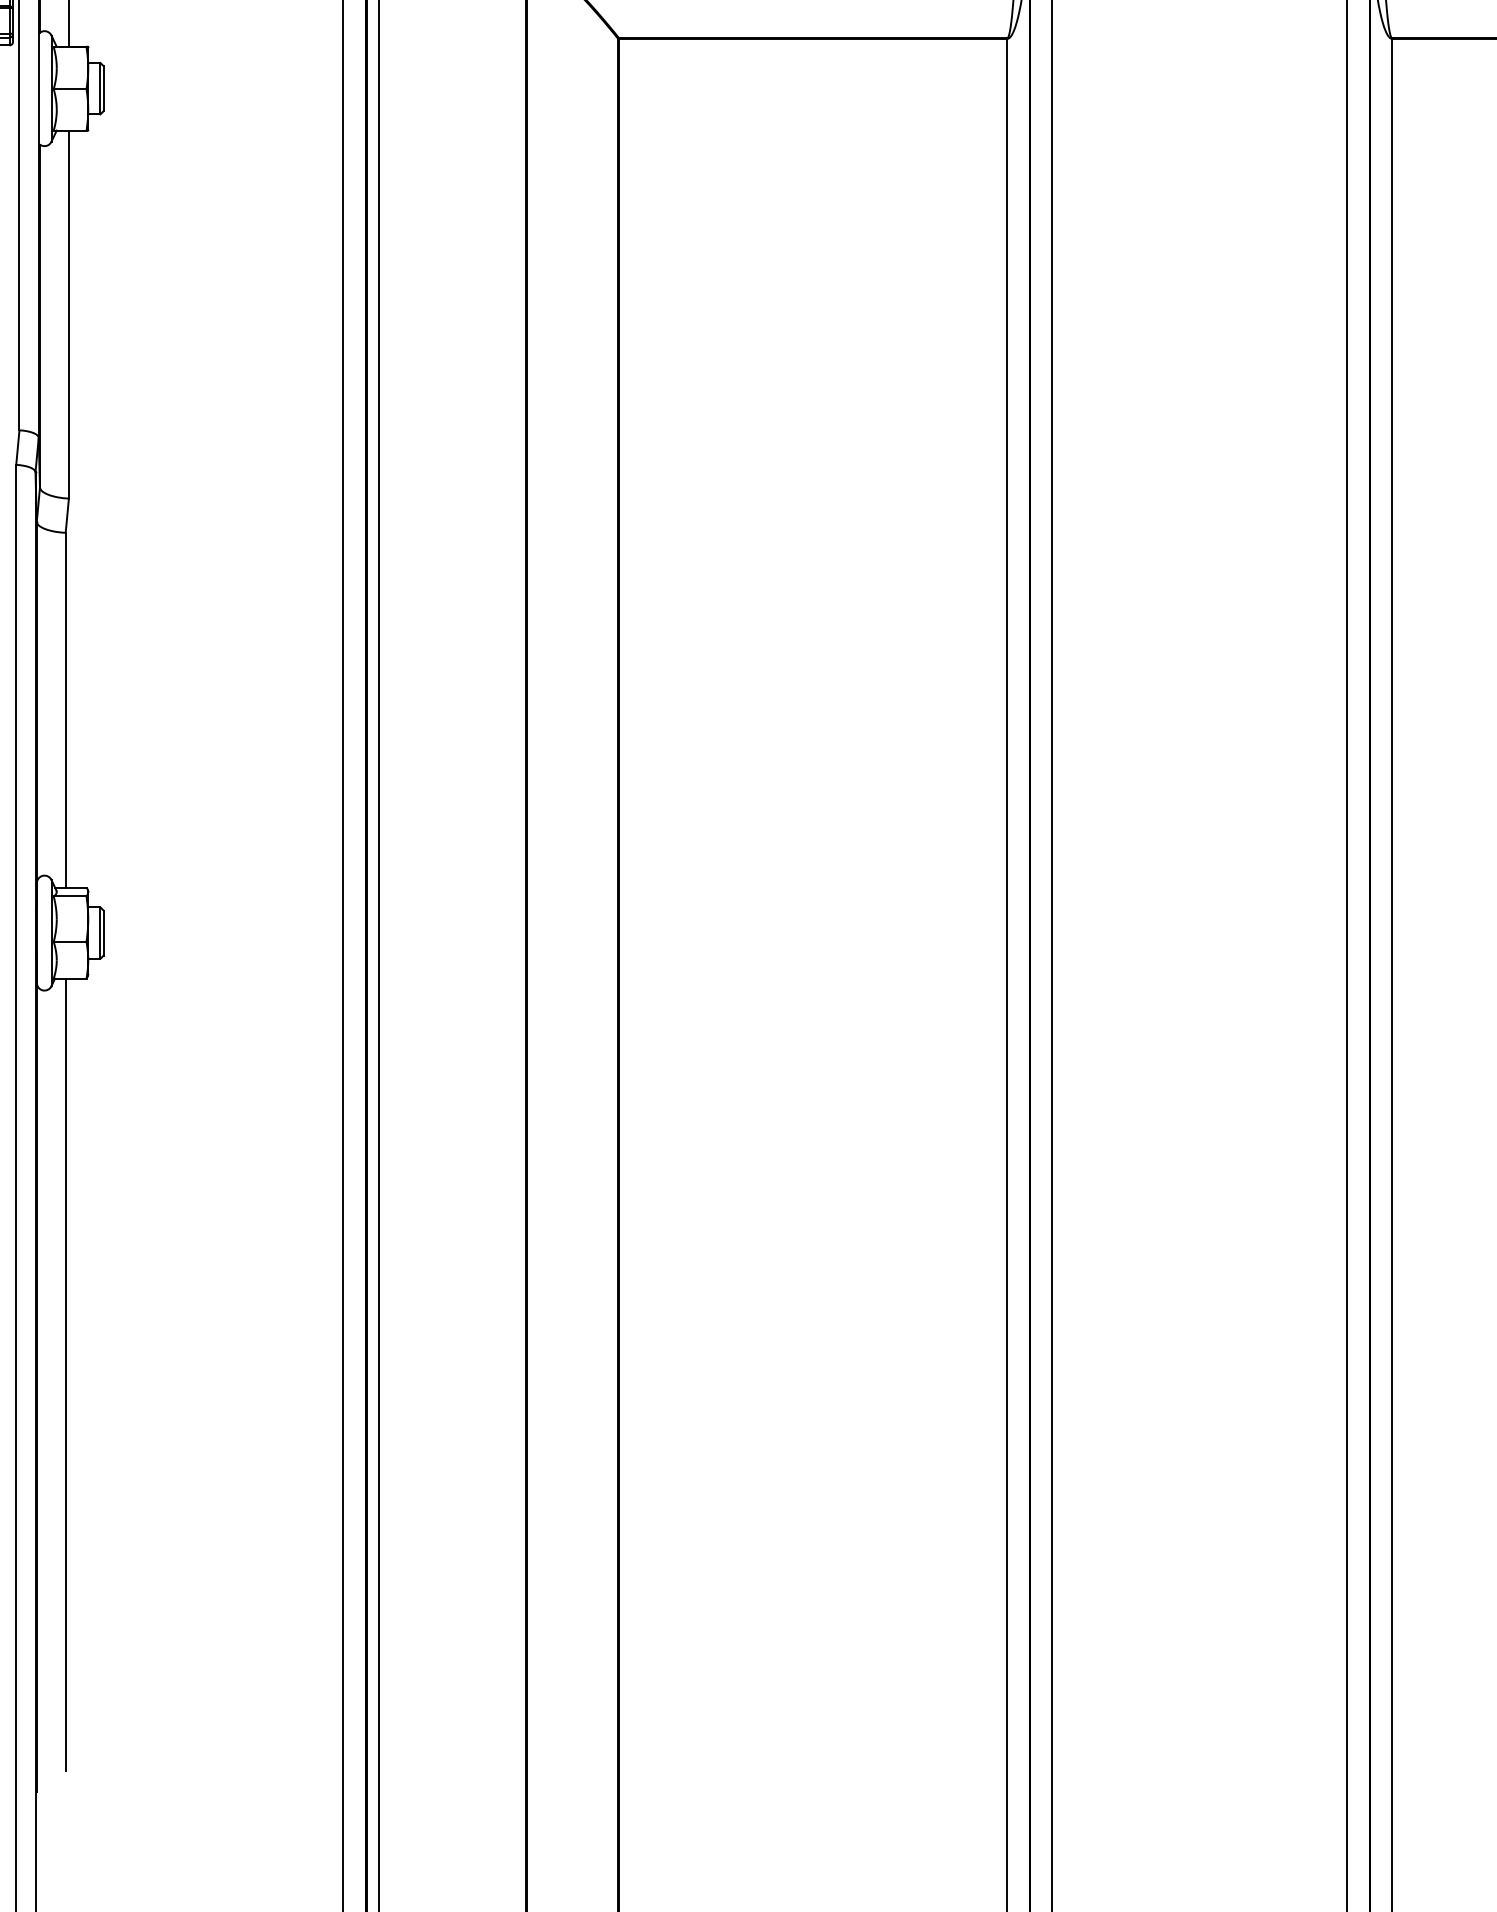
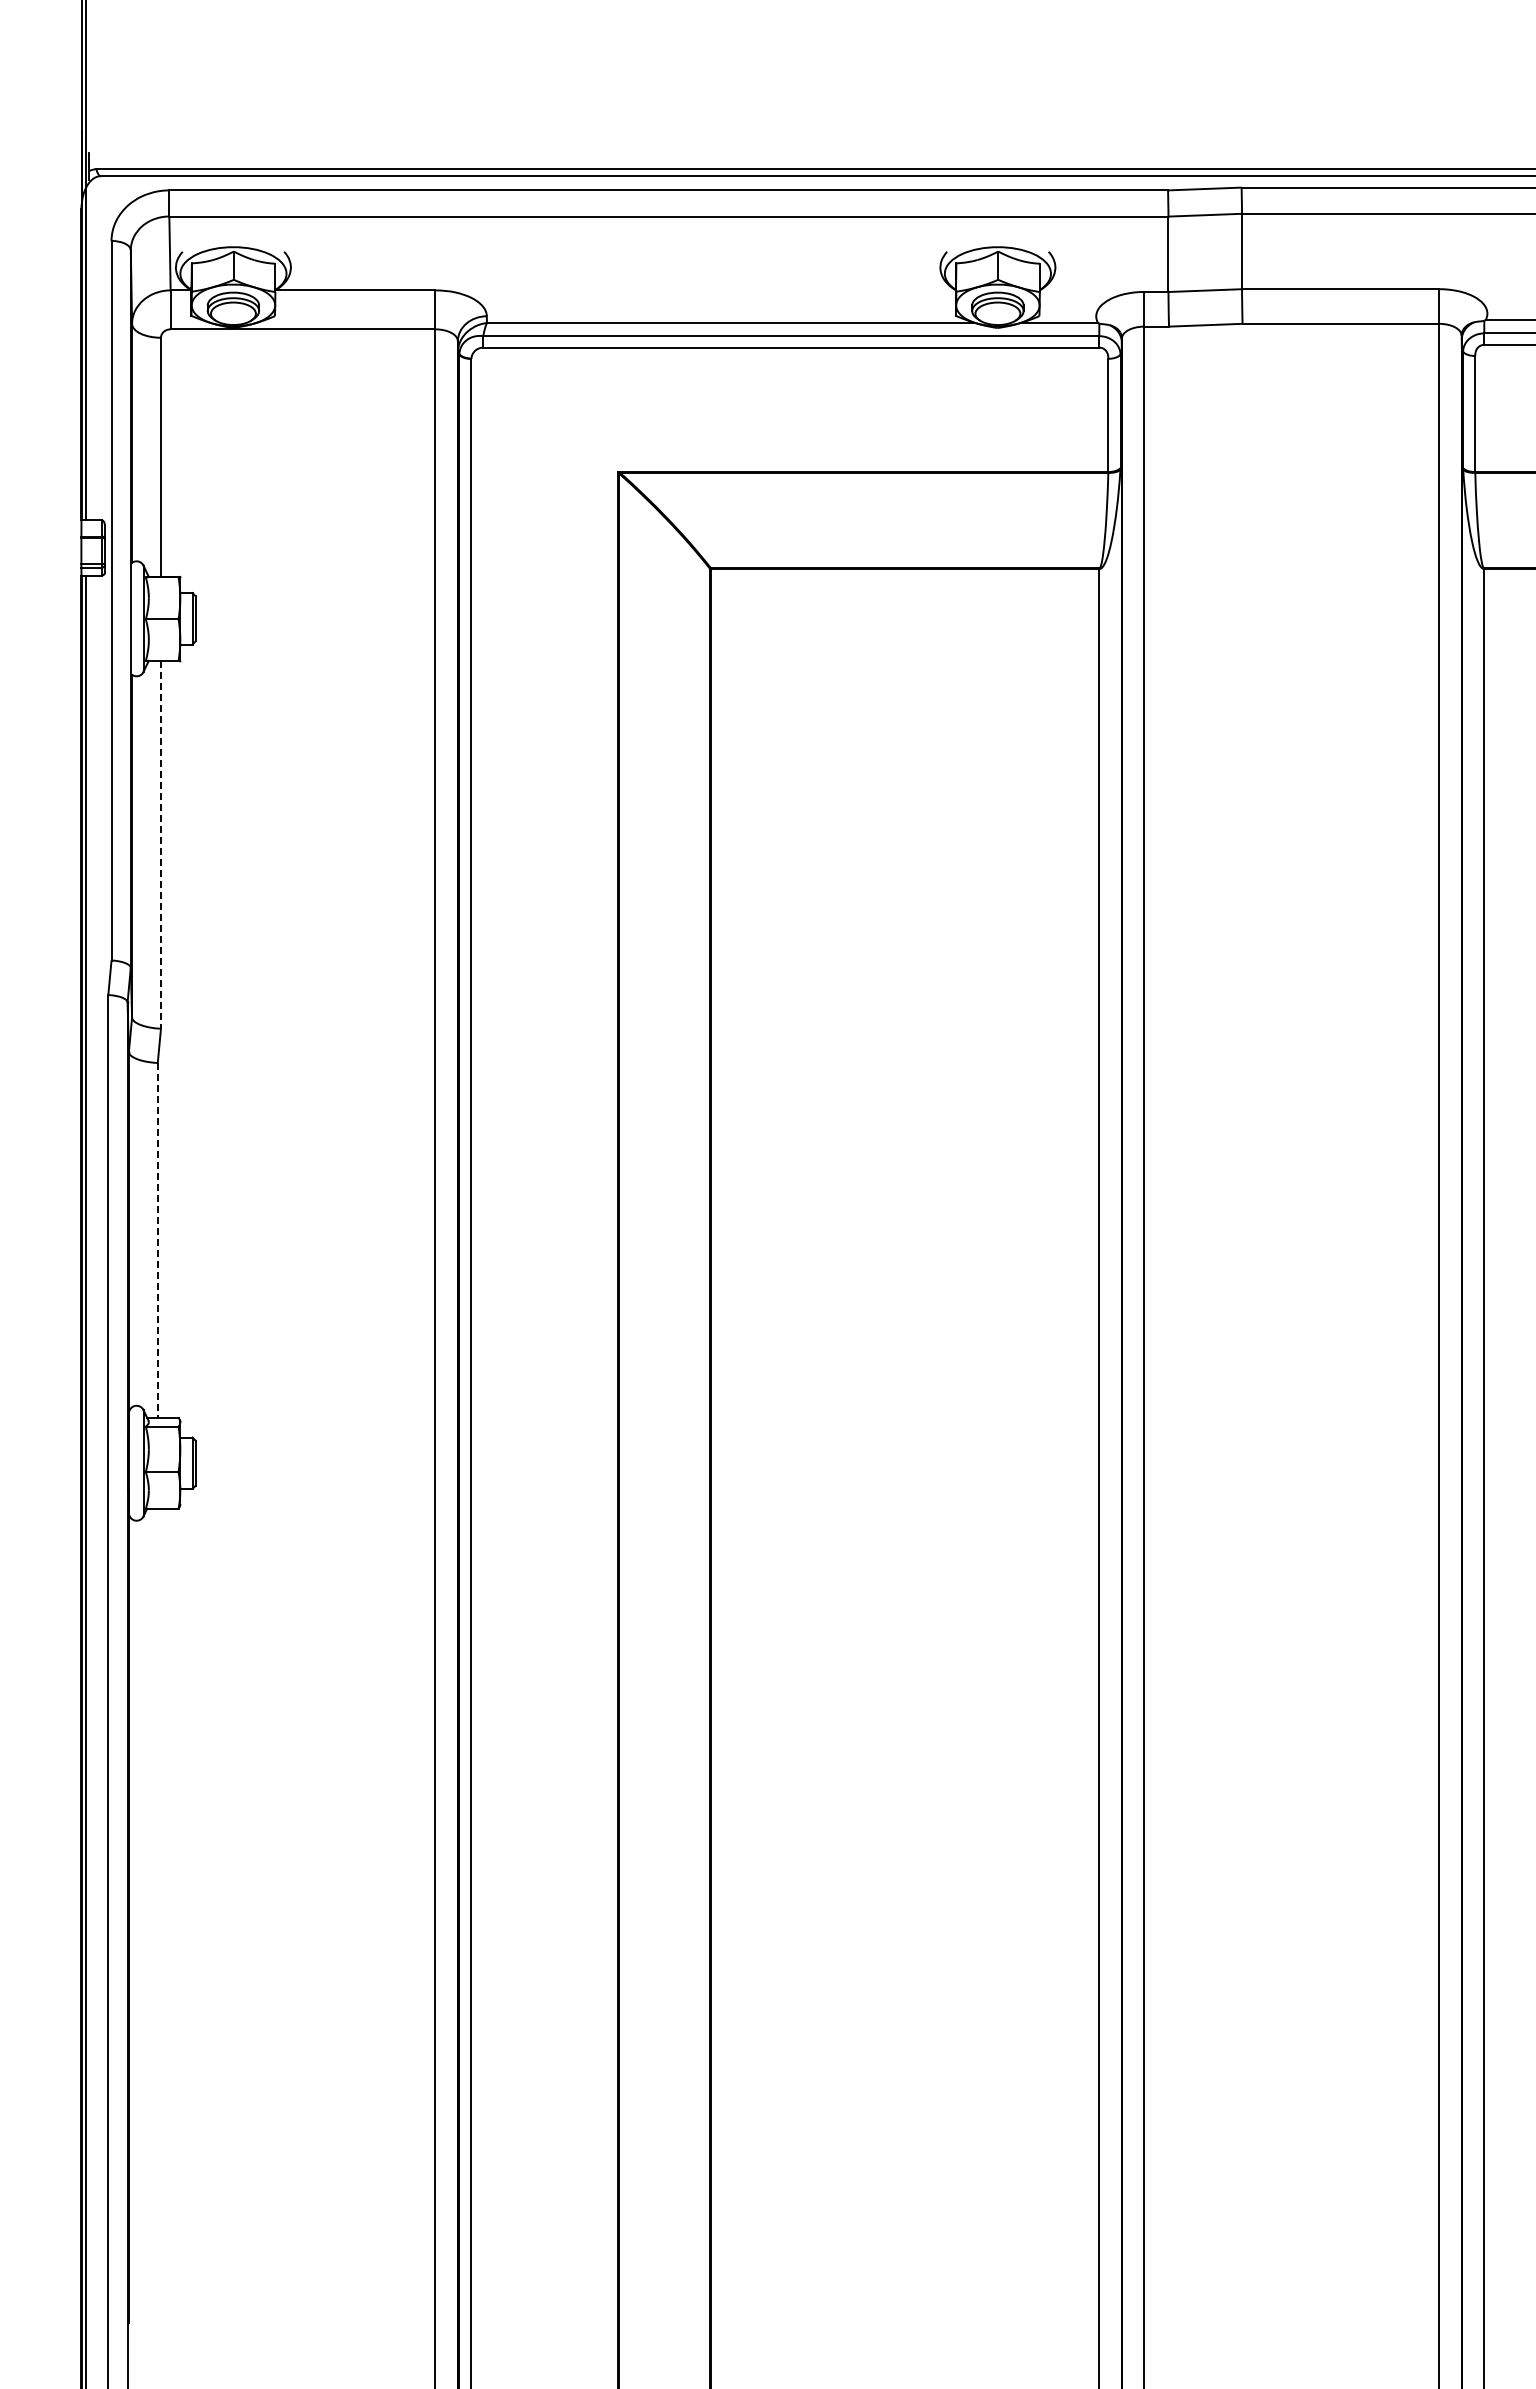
line: (69, 314) -> (161, 844), solid -> dashed
line: (65, 710) -> (157, 1240), solid -> dashed
line: (65, 1374) -> (157, 1904), removed

